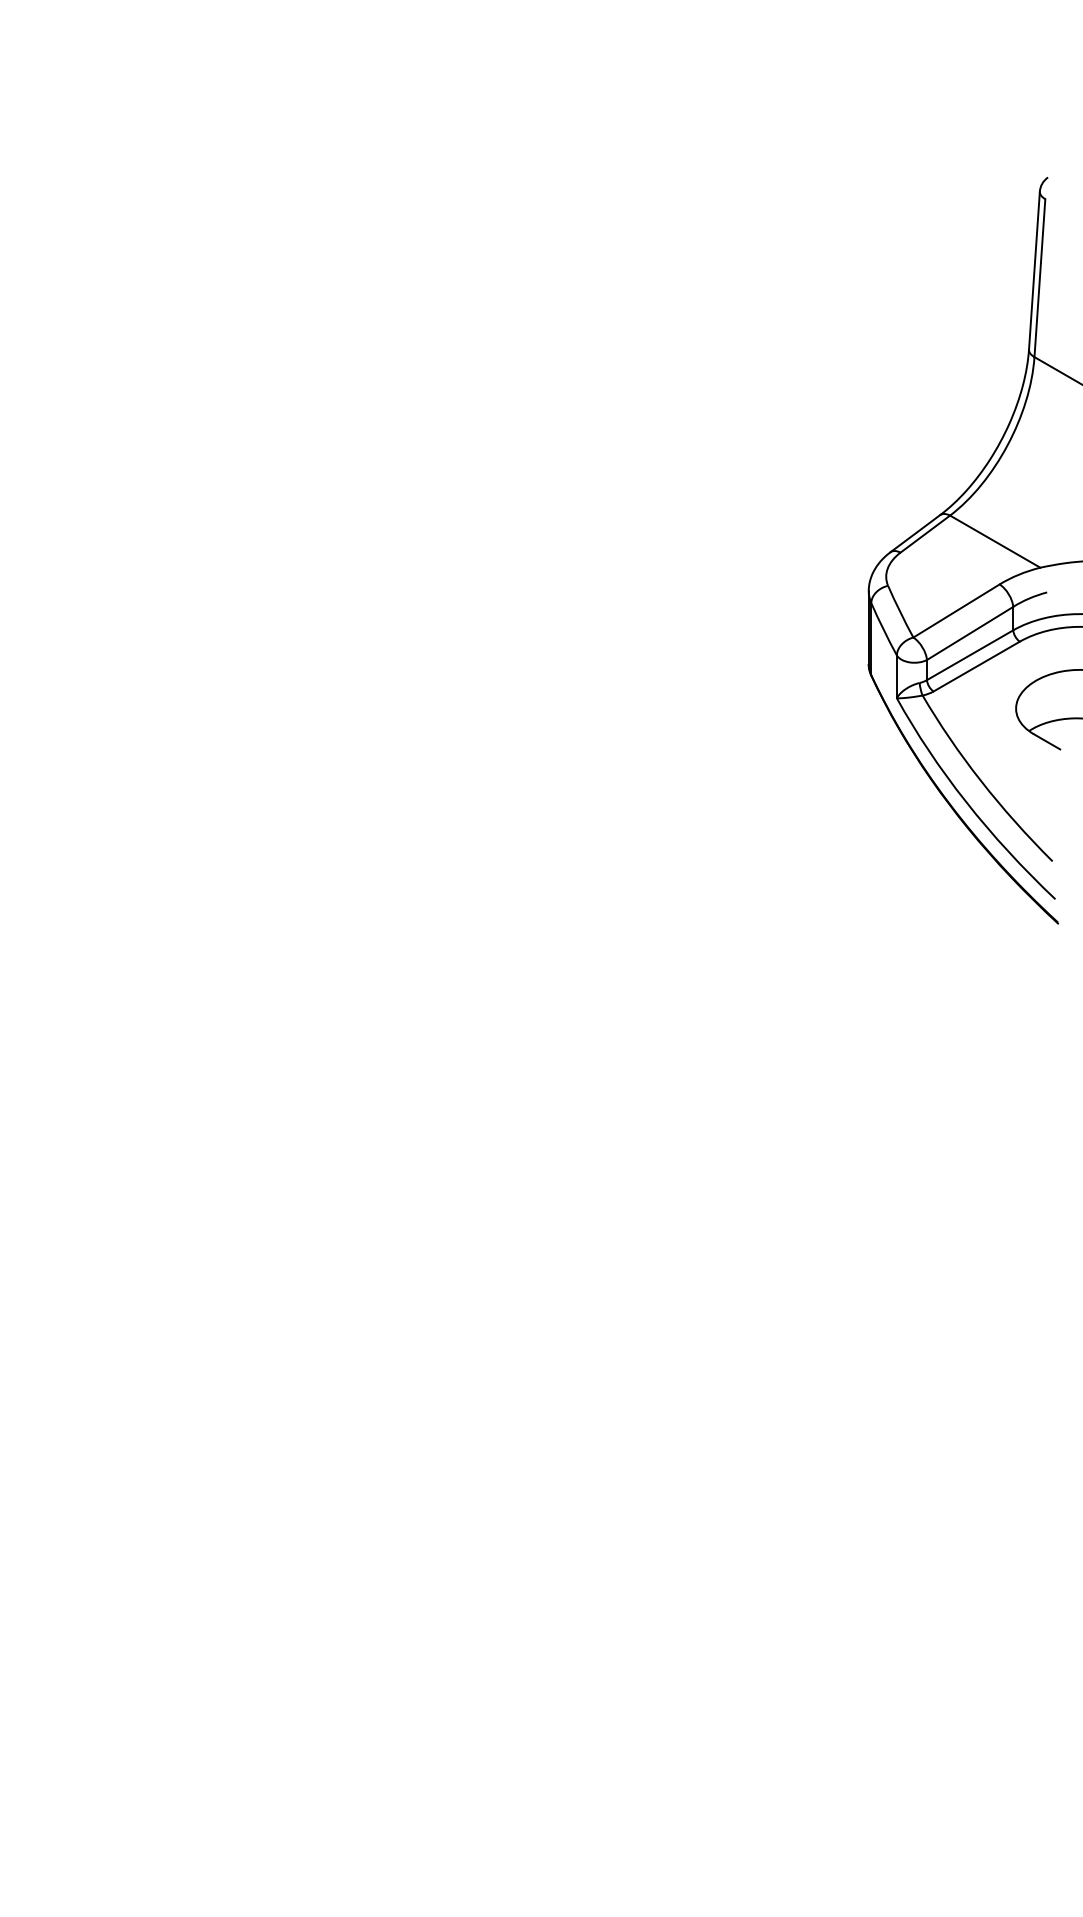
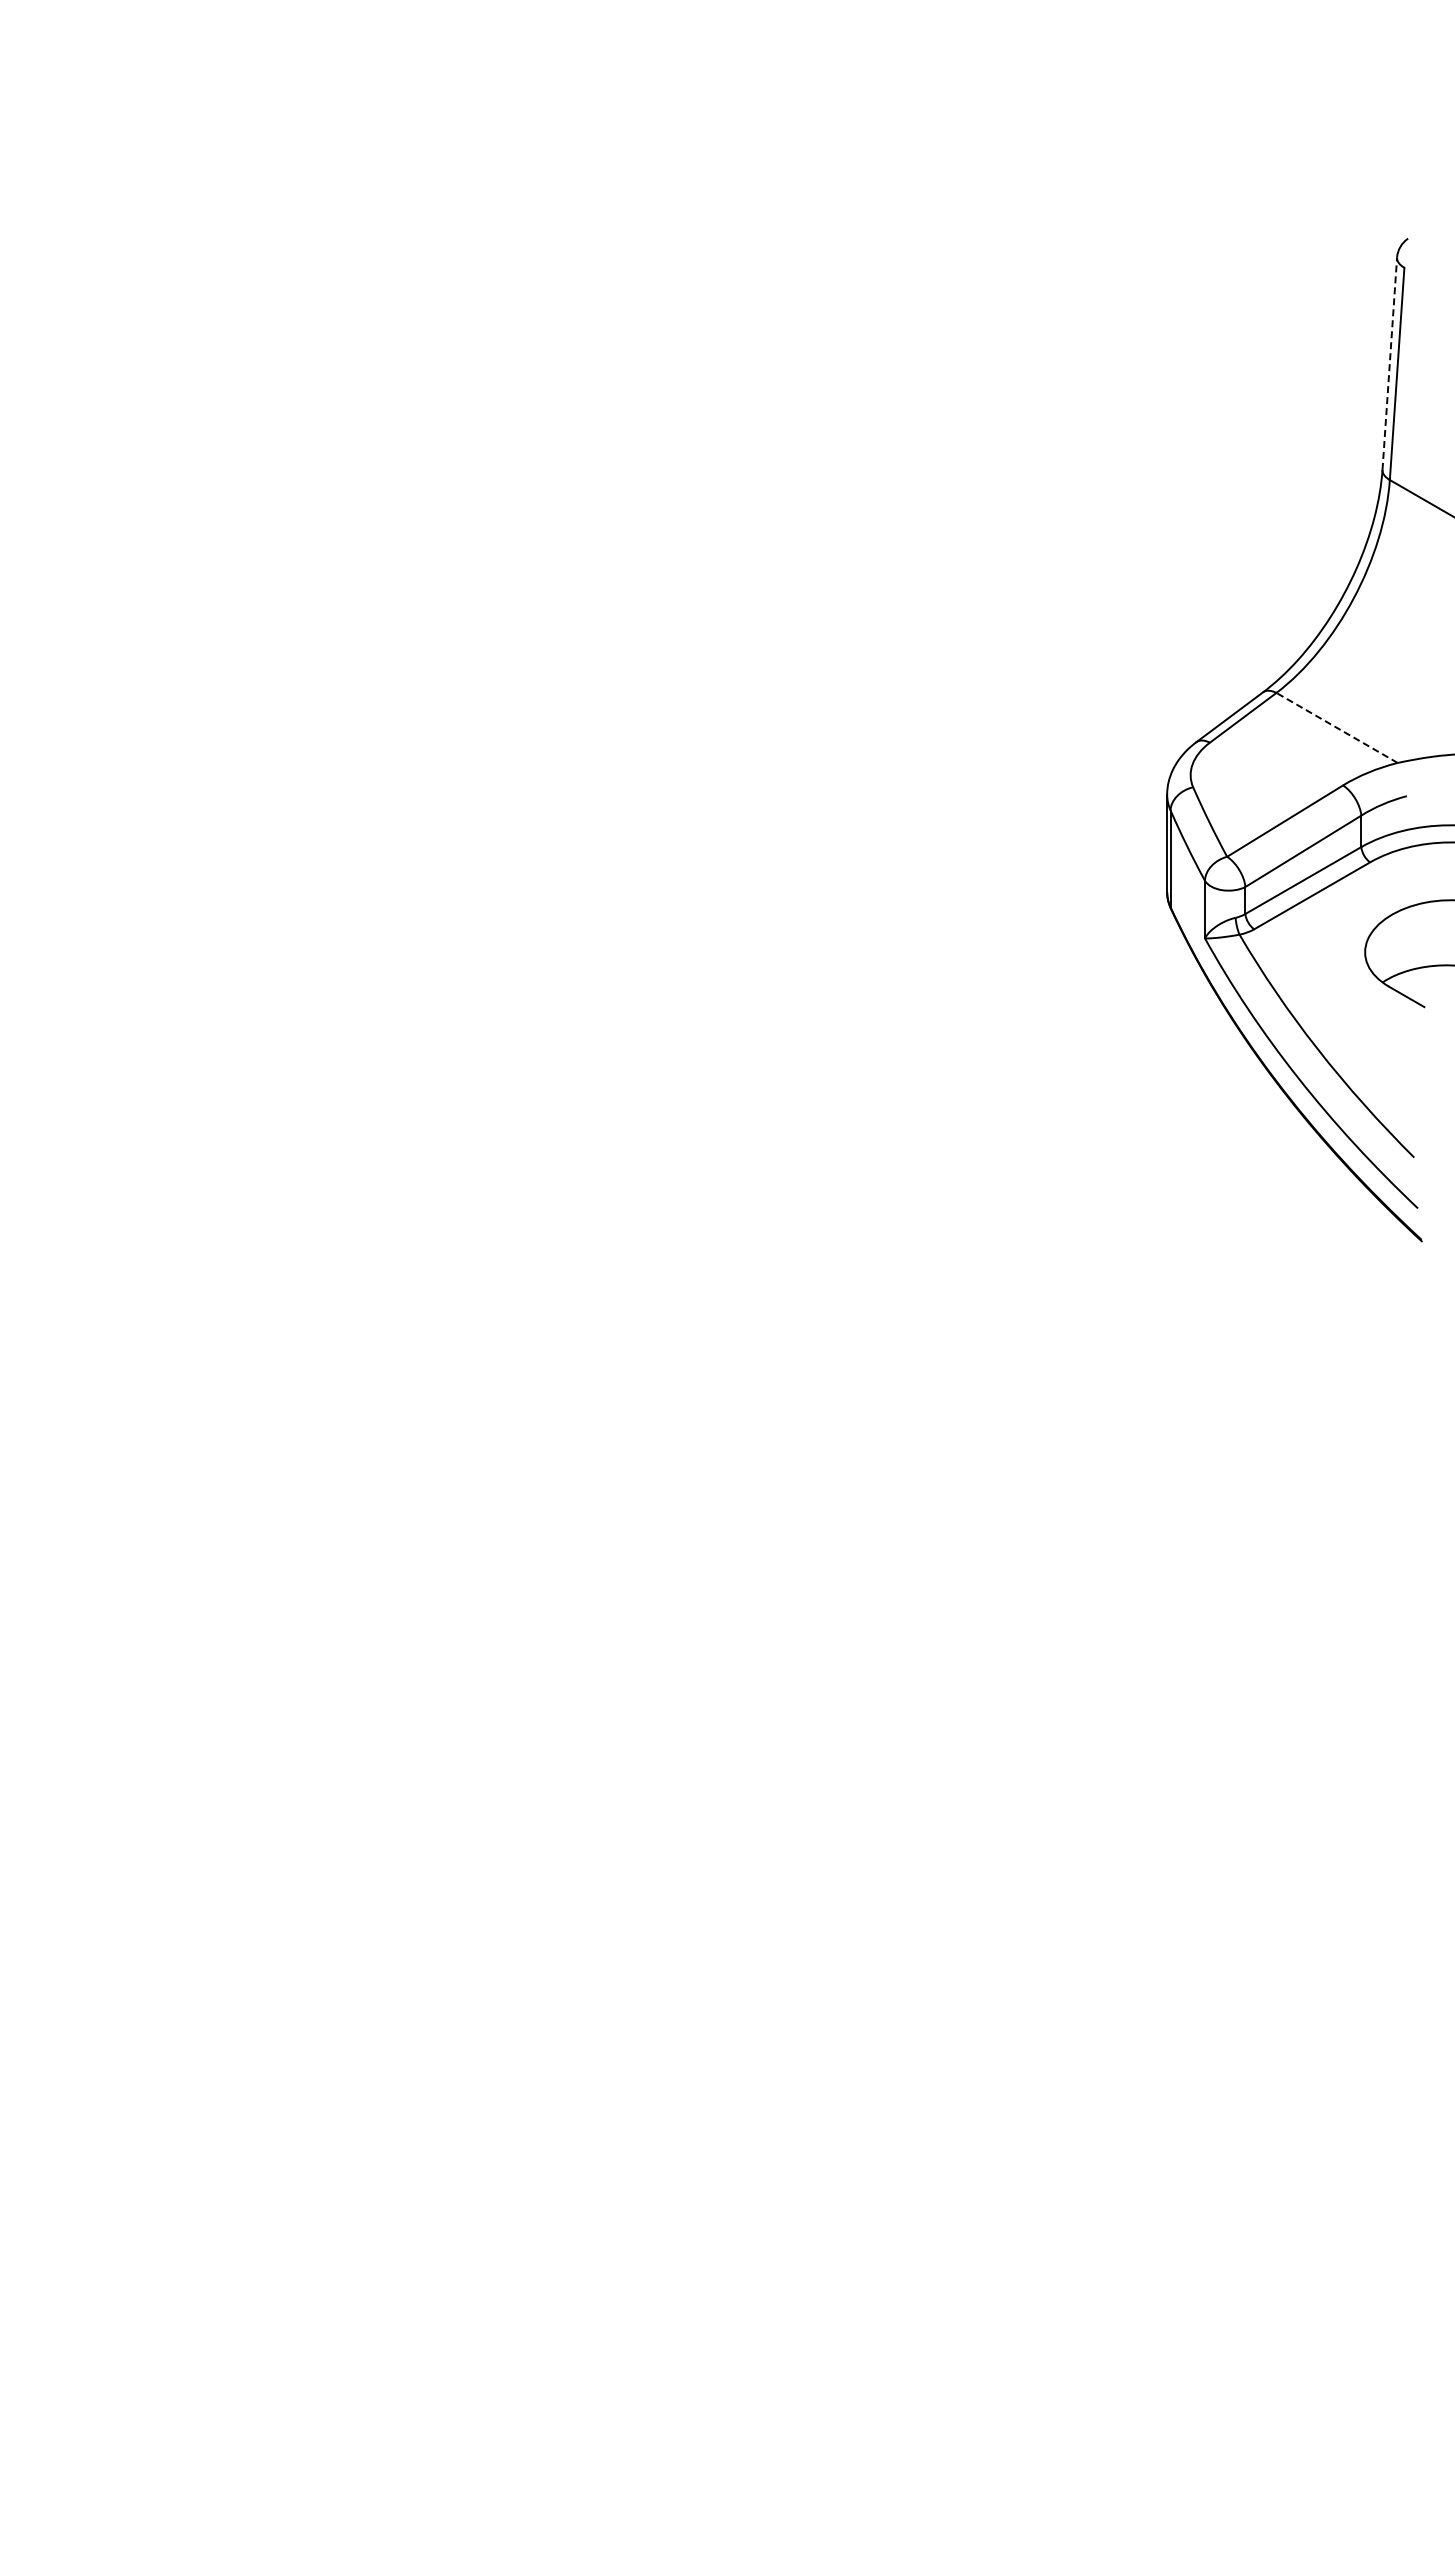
line: (1034, 270) -> (1389, 363), solid -> dashed
line: (994, 541) -> (1336, 727), solid -> dashed

